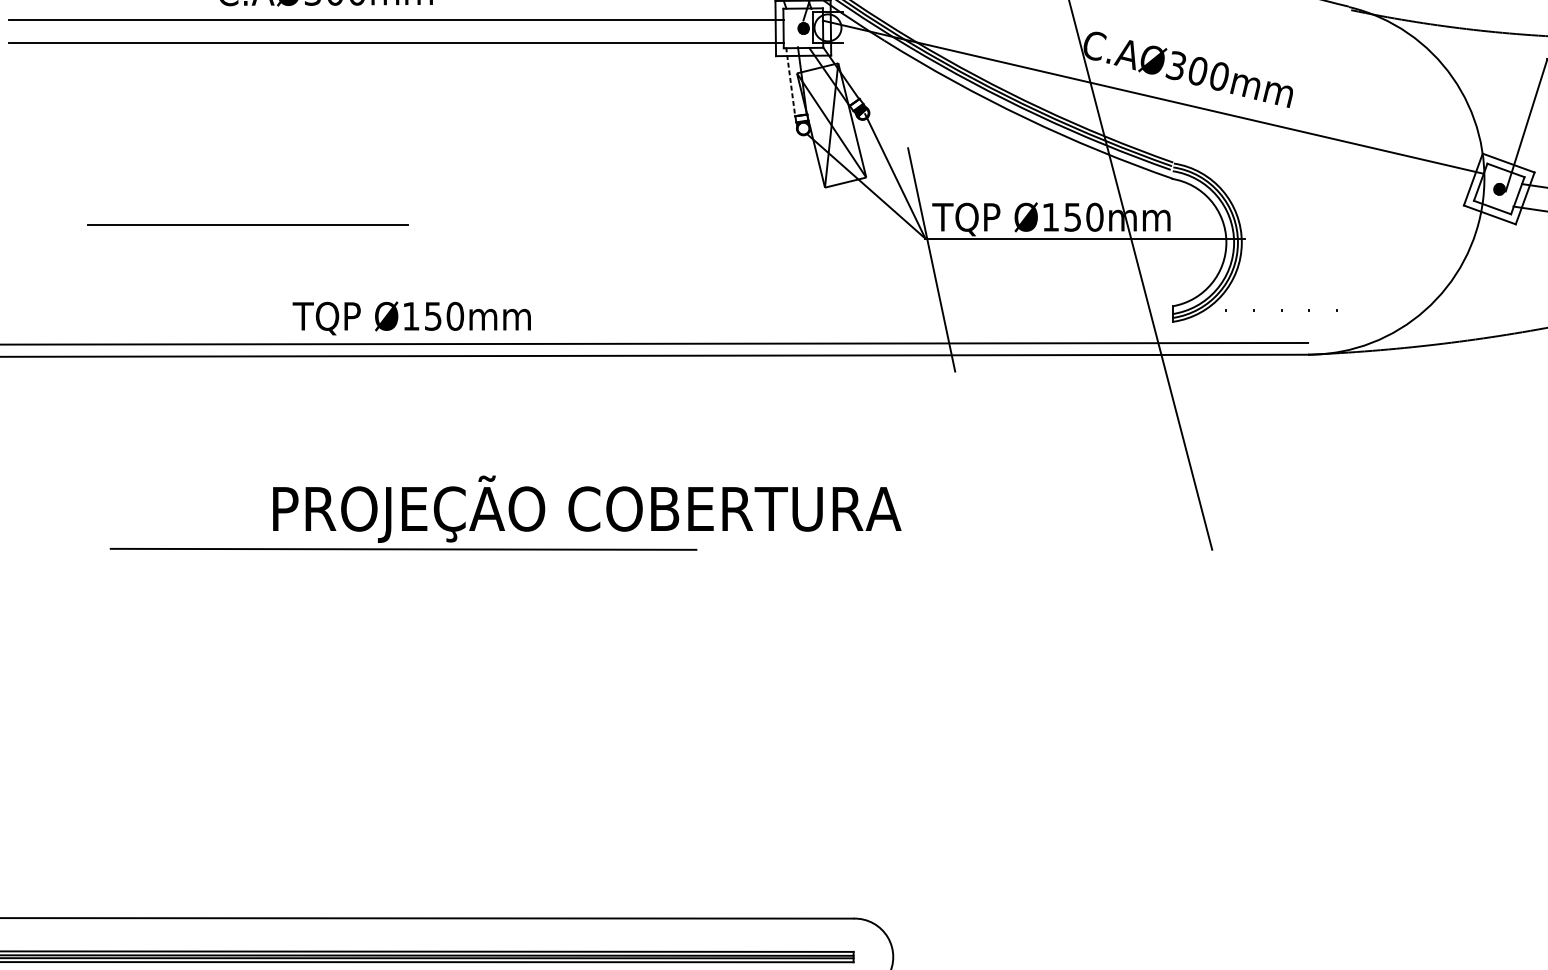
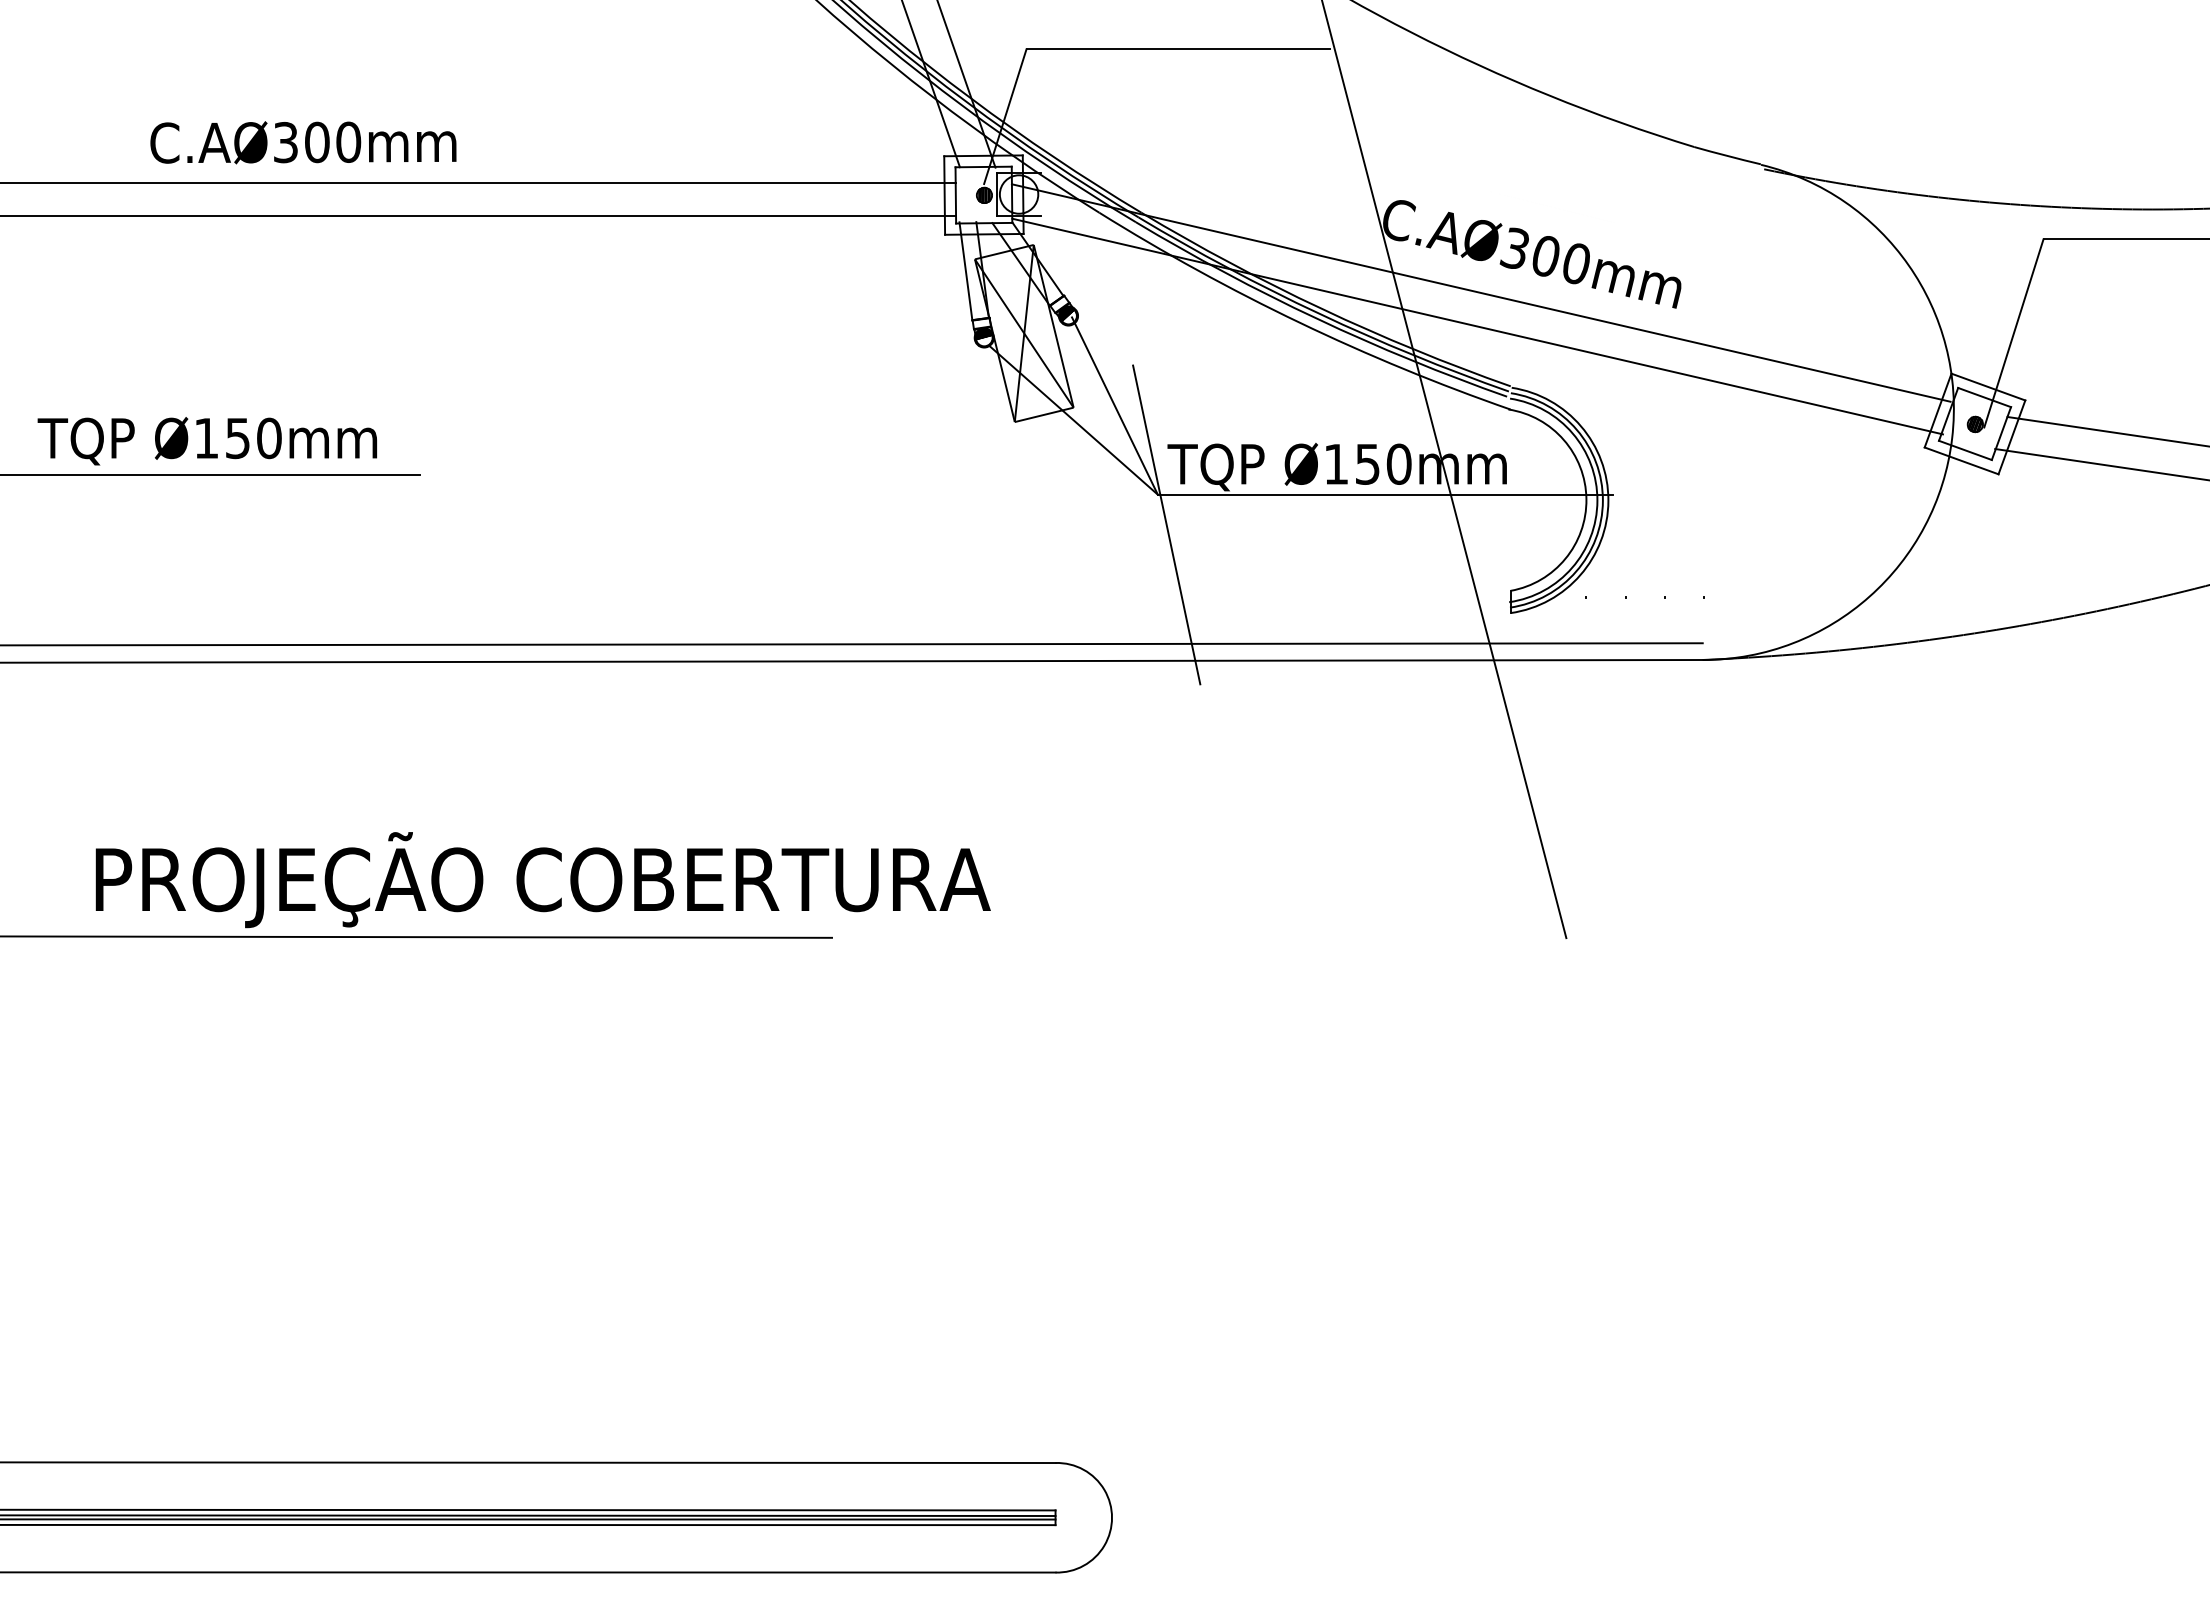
line: (790, 81) -> (965, 271), dashed -> solid
line: (1149, 120) -> (1477, 326), added
hatch: (803, 126) -> (983, 334), added
text: (411, 318) -> (206, 441), moved
text: (586, 509) -> (542, 880), moved

